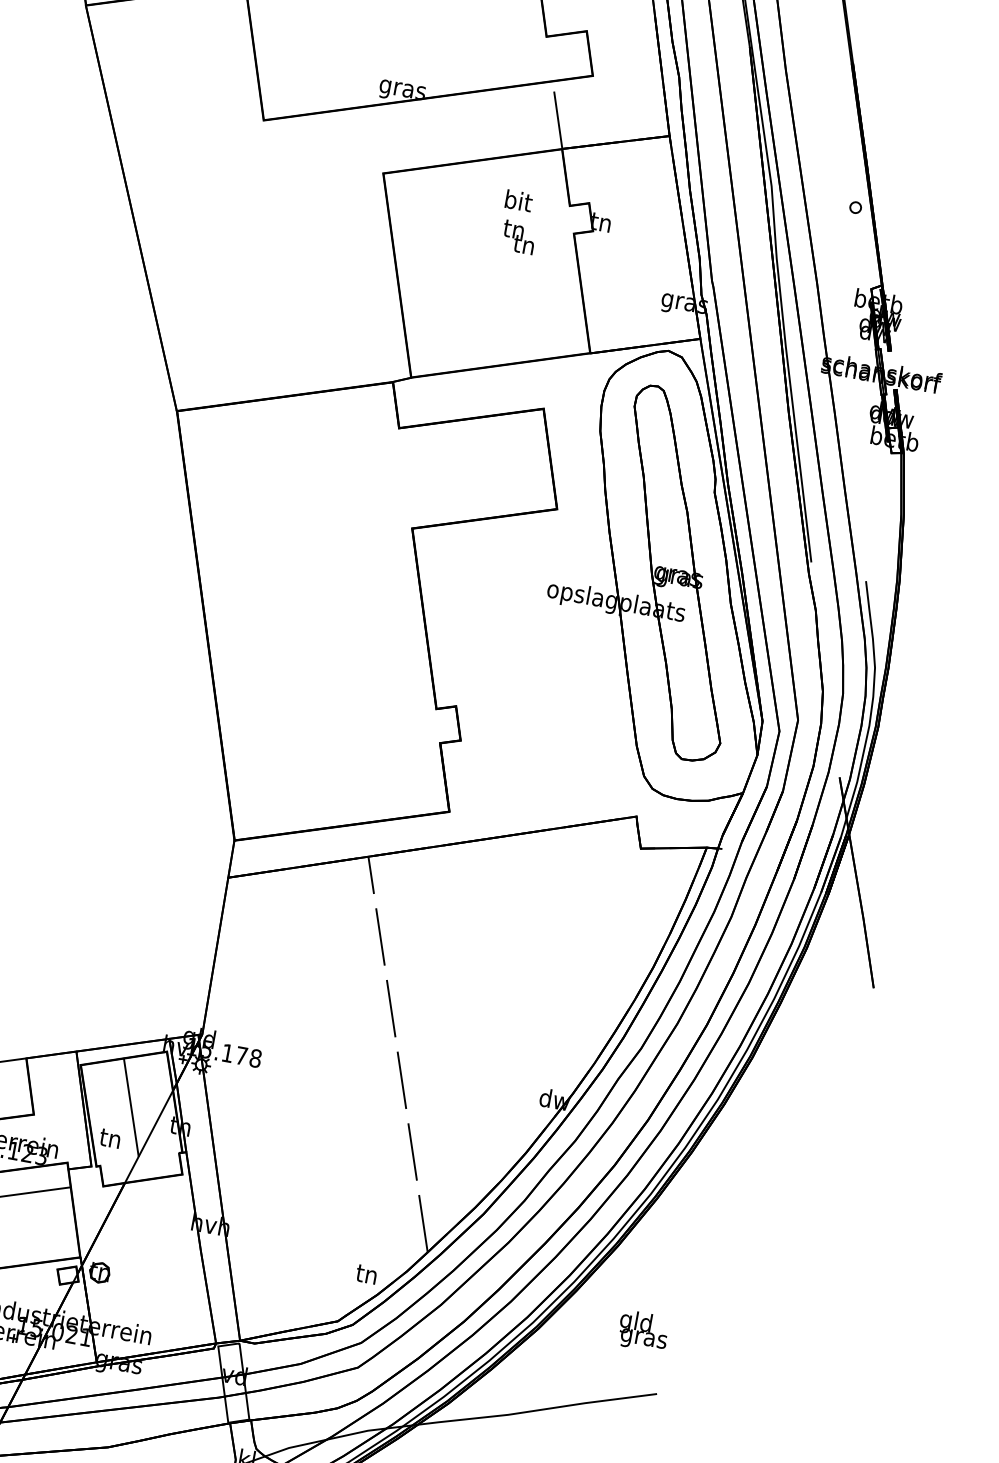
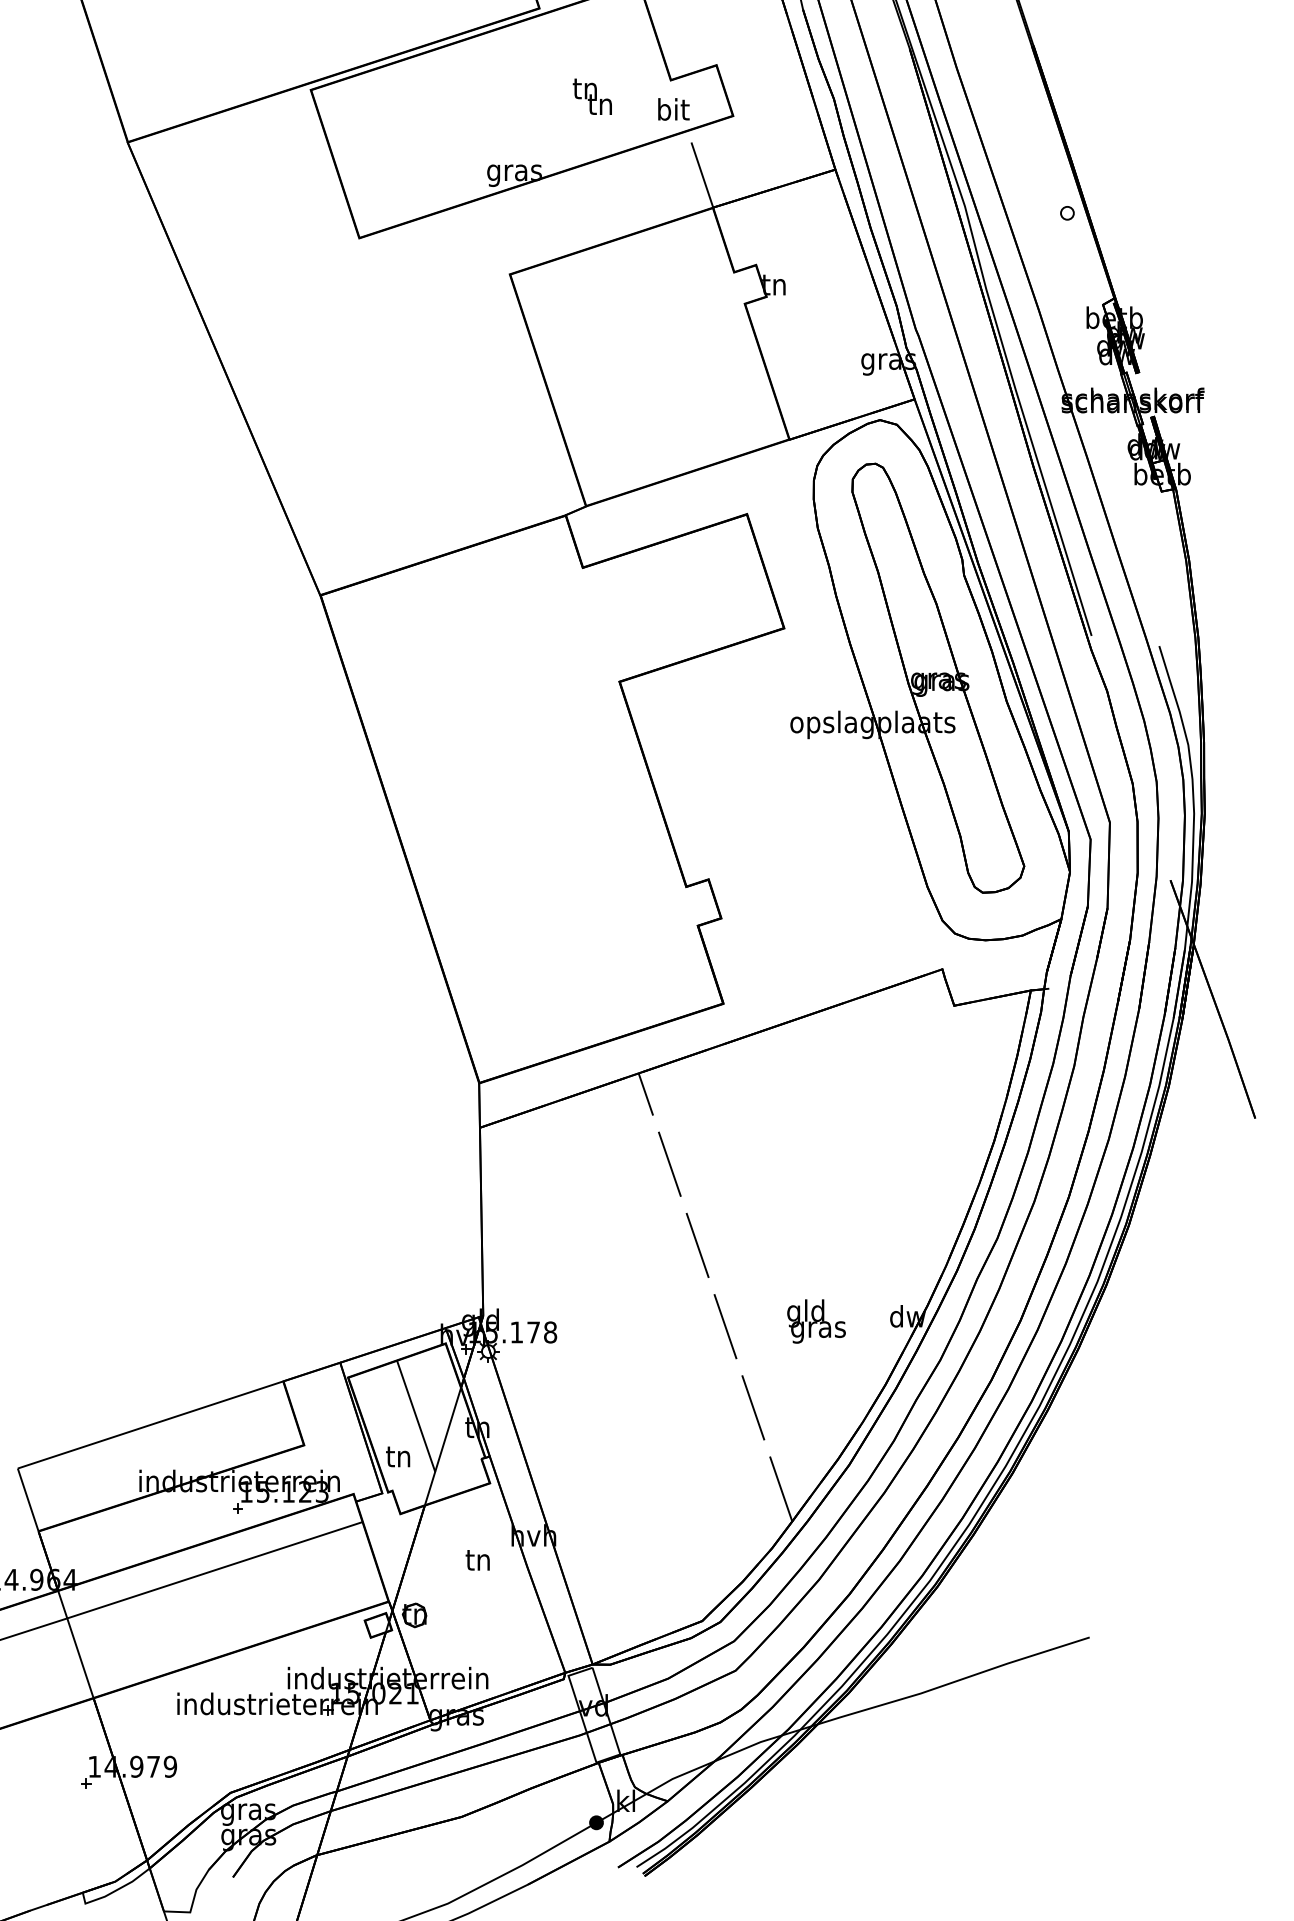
text: (518, 200) -> (673, 109), moved
text: (518, 236) -> (591, 96), moved
text: (366, 1274) -> (477, 1560), moved
text: (643, 1331) -> (816, 1321), moved

